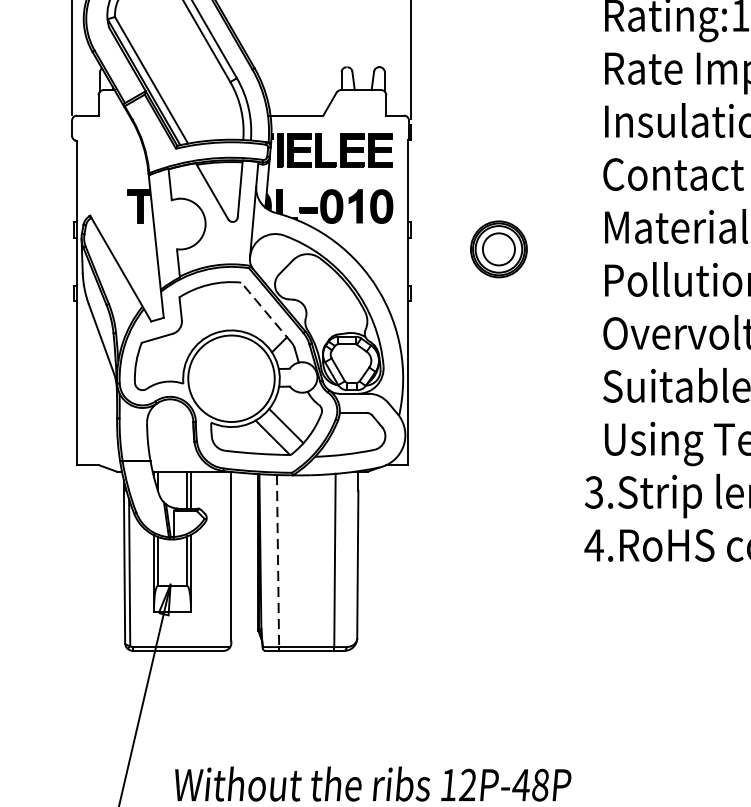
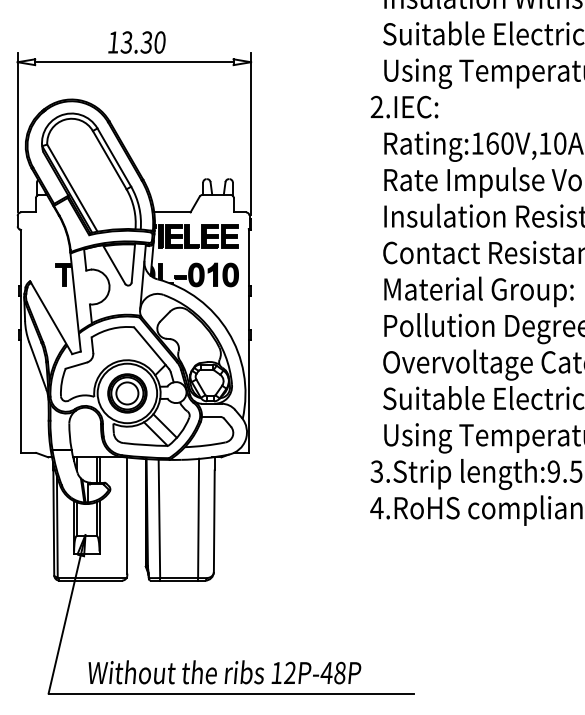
part: (499, 249) -> (127, 393), moved
line: (266, 311) -> (151, 347), dashed -> solid
line: (278, 561) -> (159, 519), dashed -> solid

